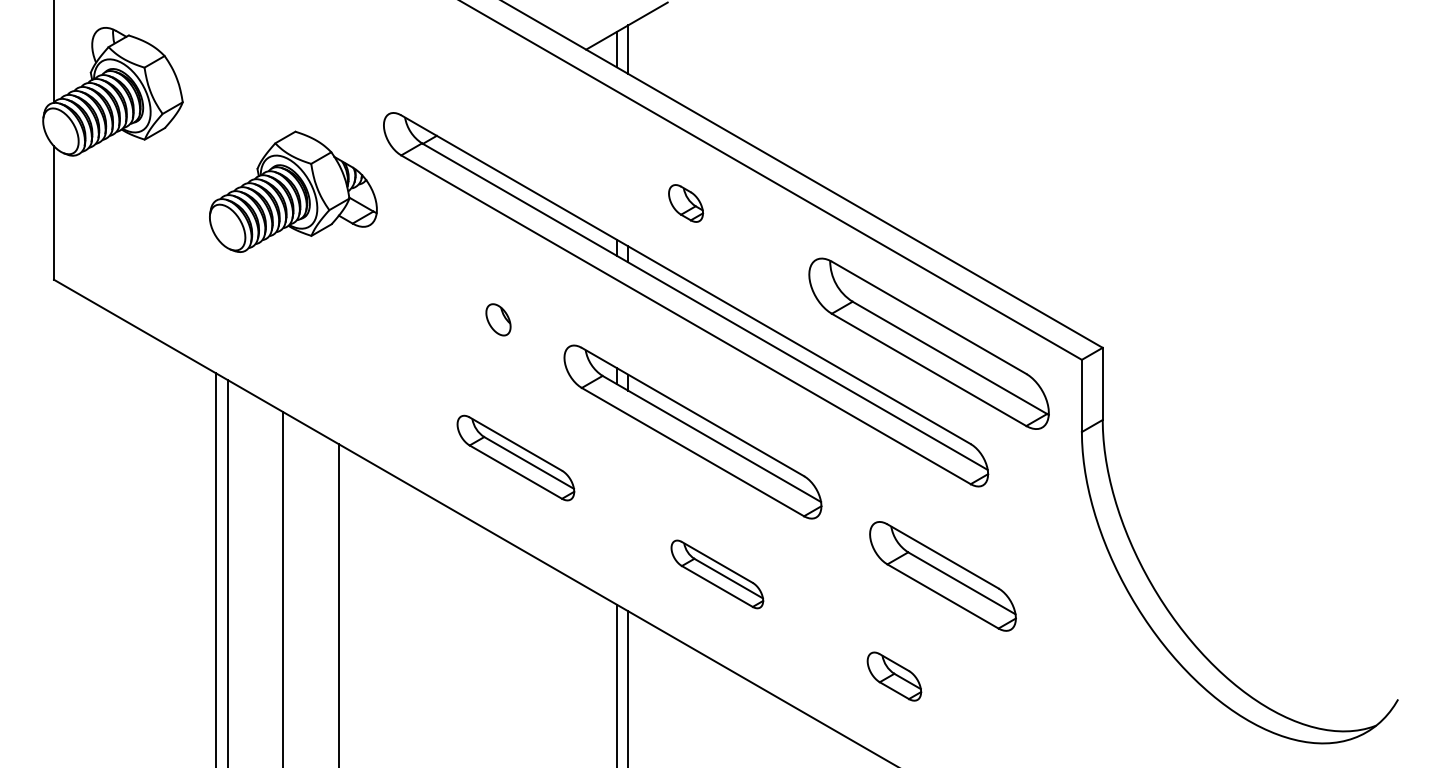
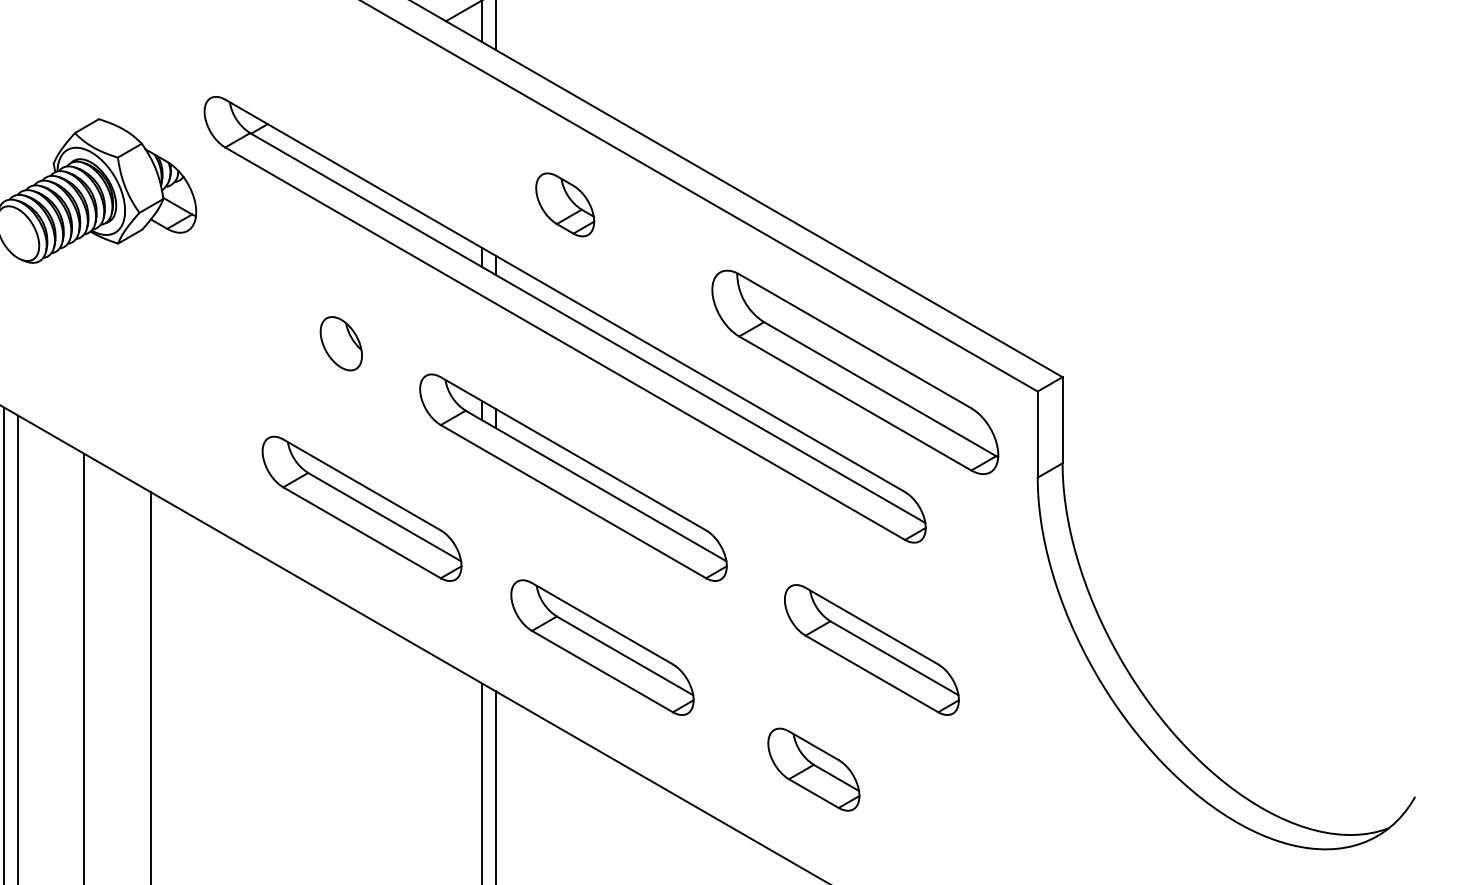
part: (685, 203) -> (564, 204), size x1.43
part: (498, 319) -> (341, 343), size x1.43
part: (515, 457) -> (361, 508), size x1.43
part: (717, 574) -> (602, 647), size x1.67
part: (894, 676) -> (814, 769), size x1.43

